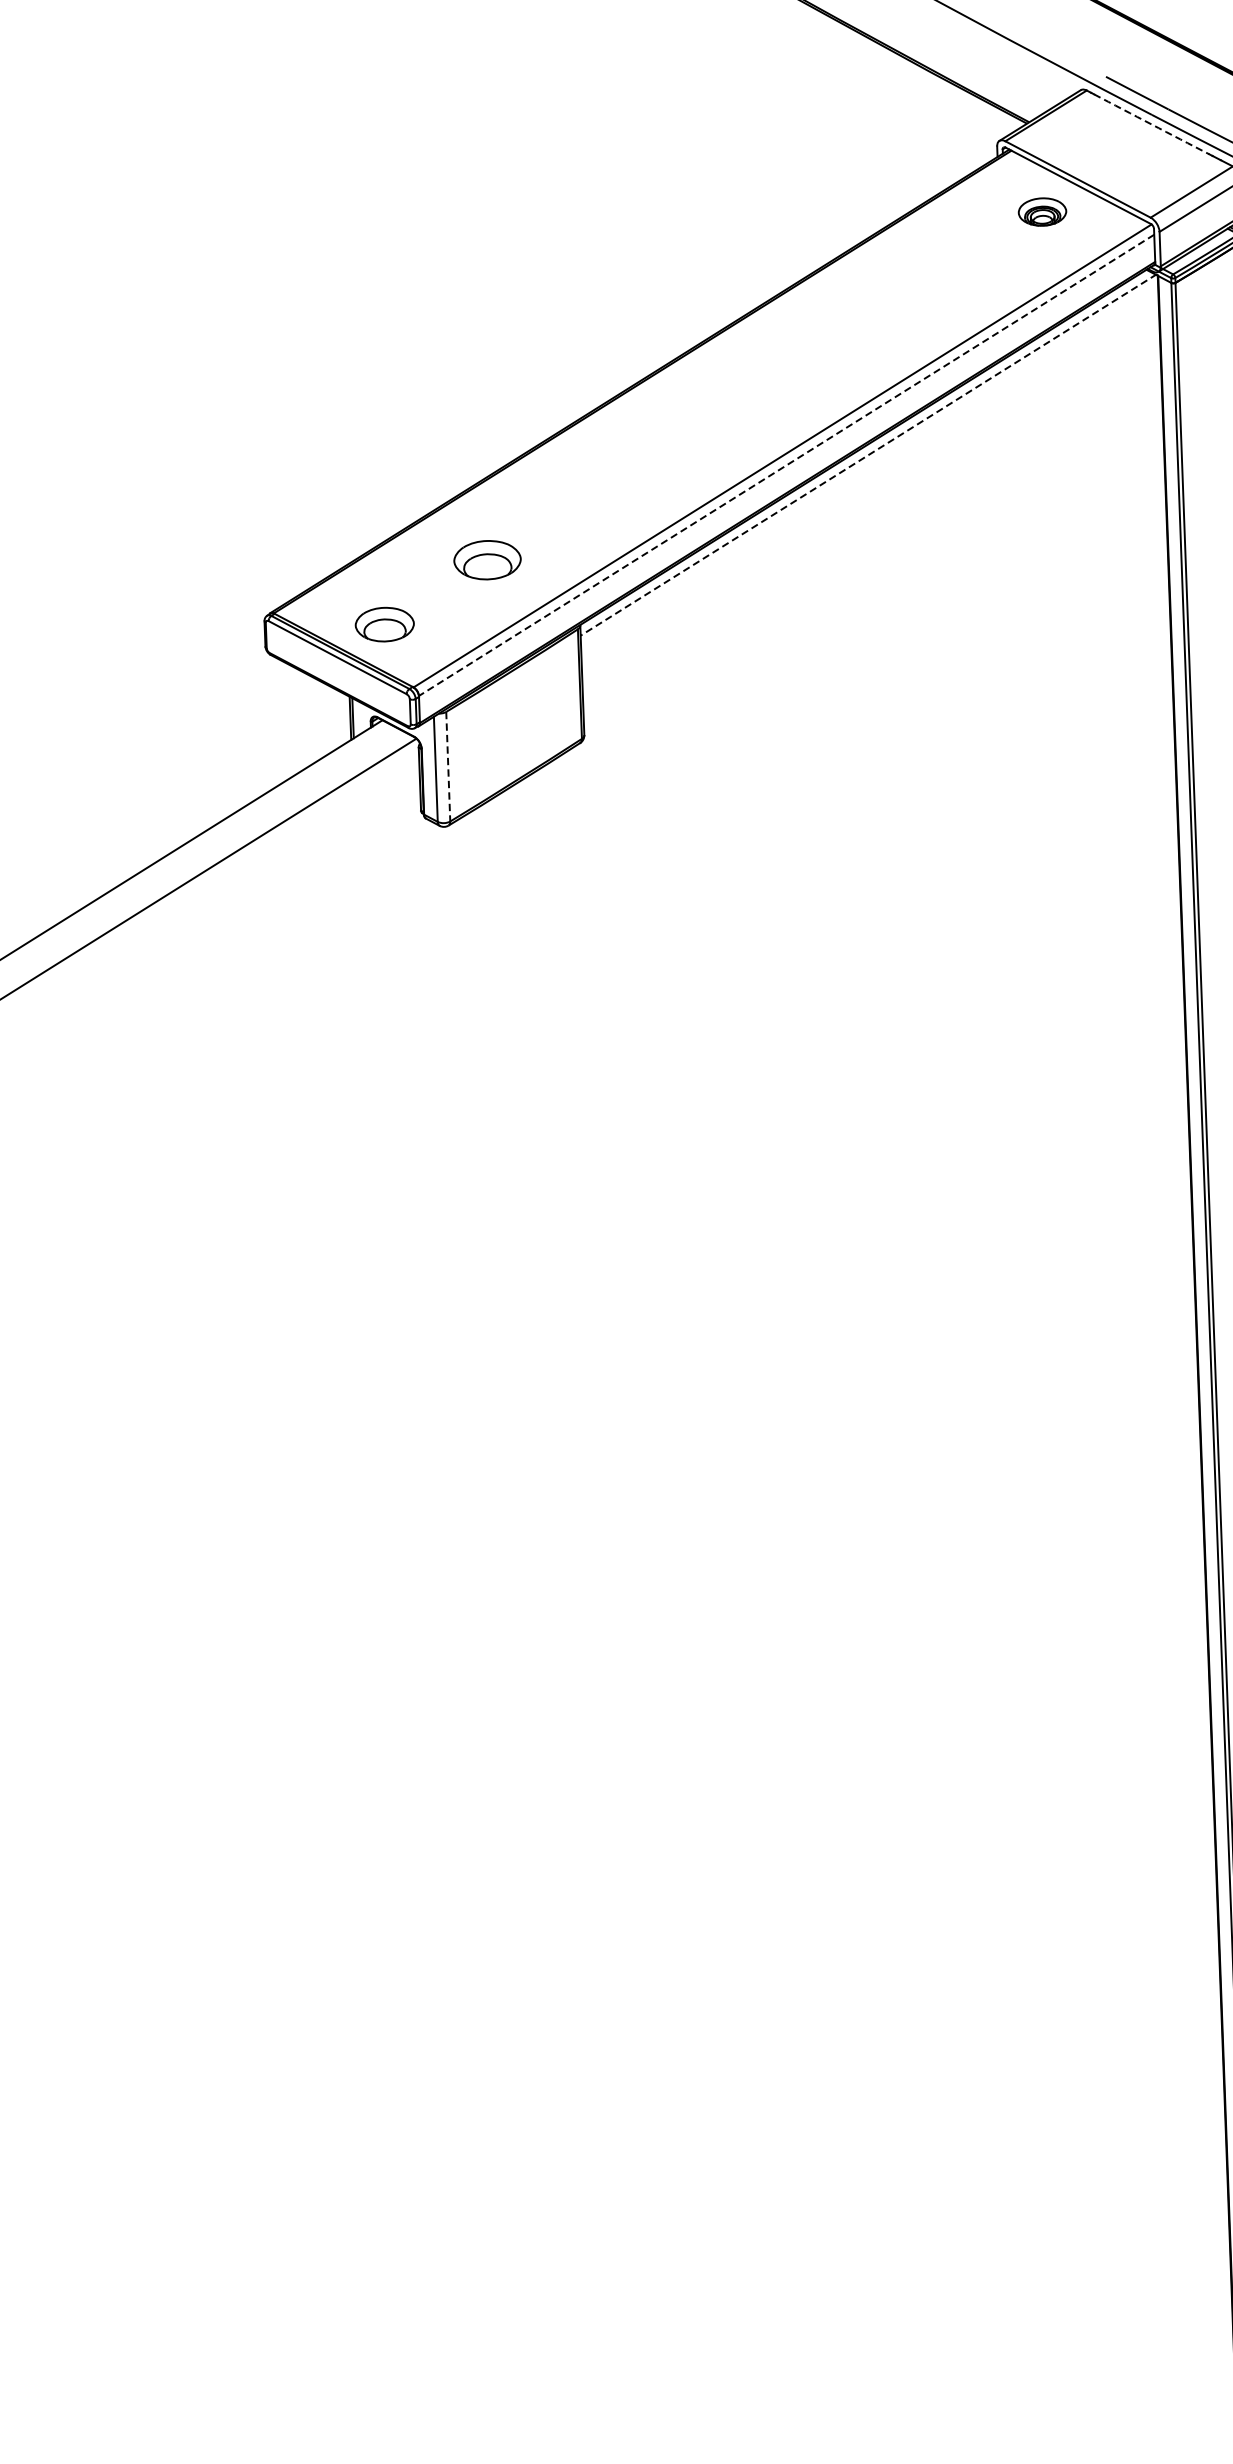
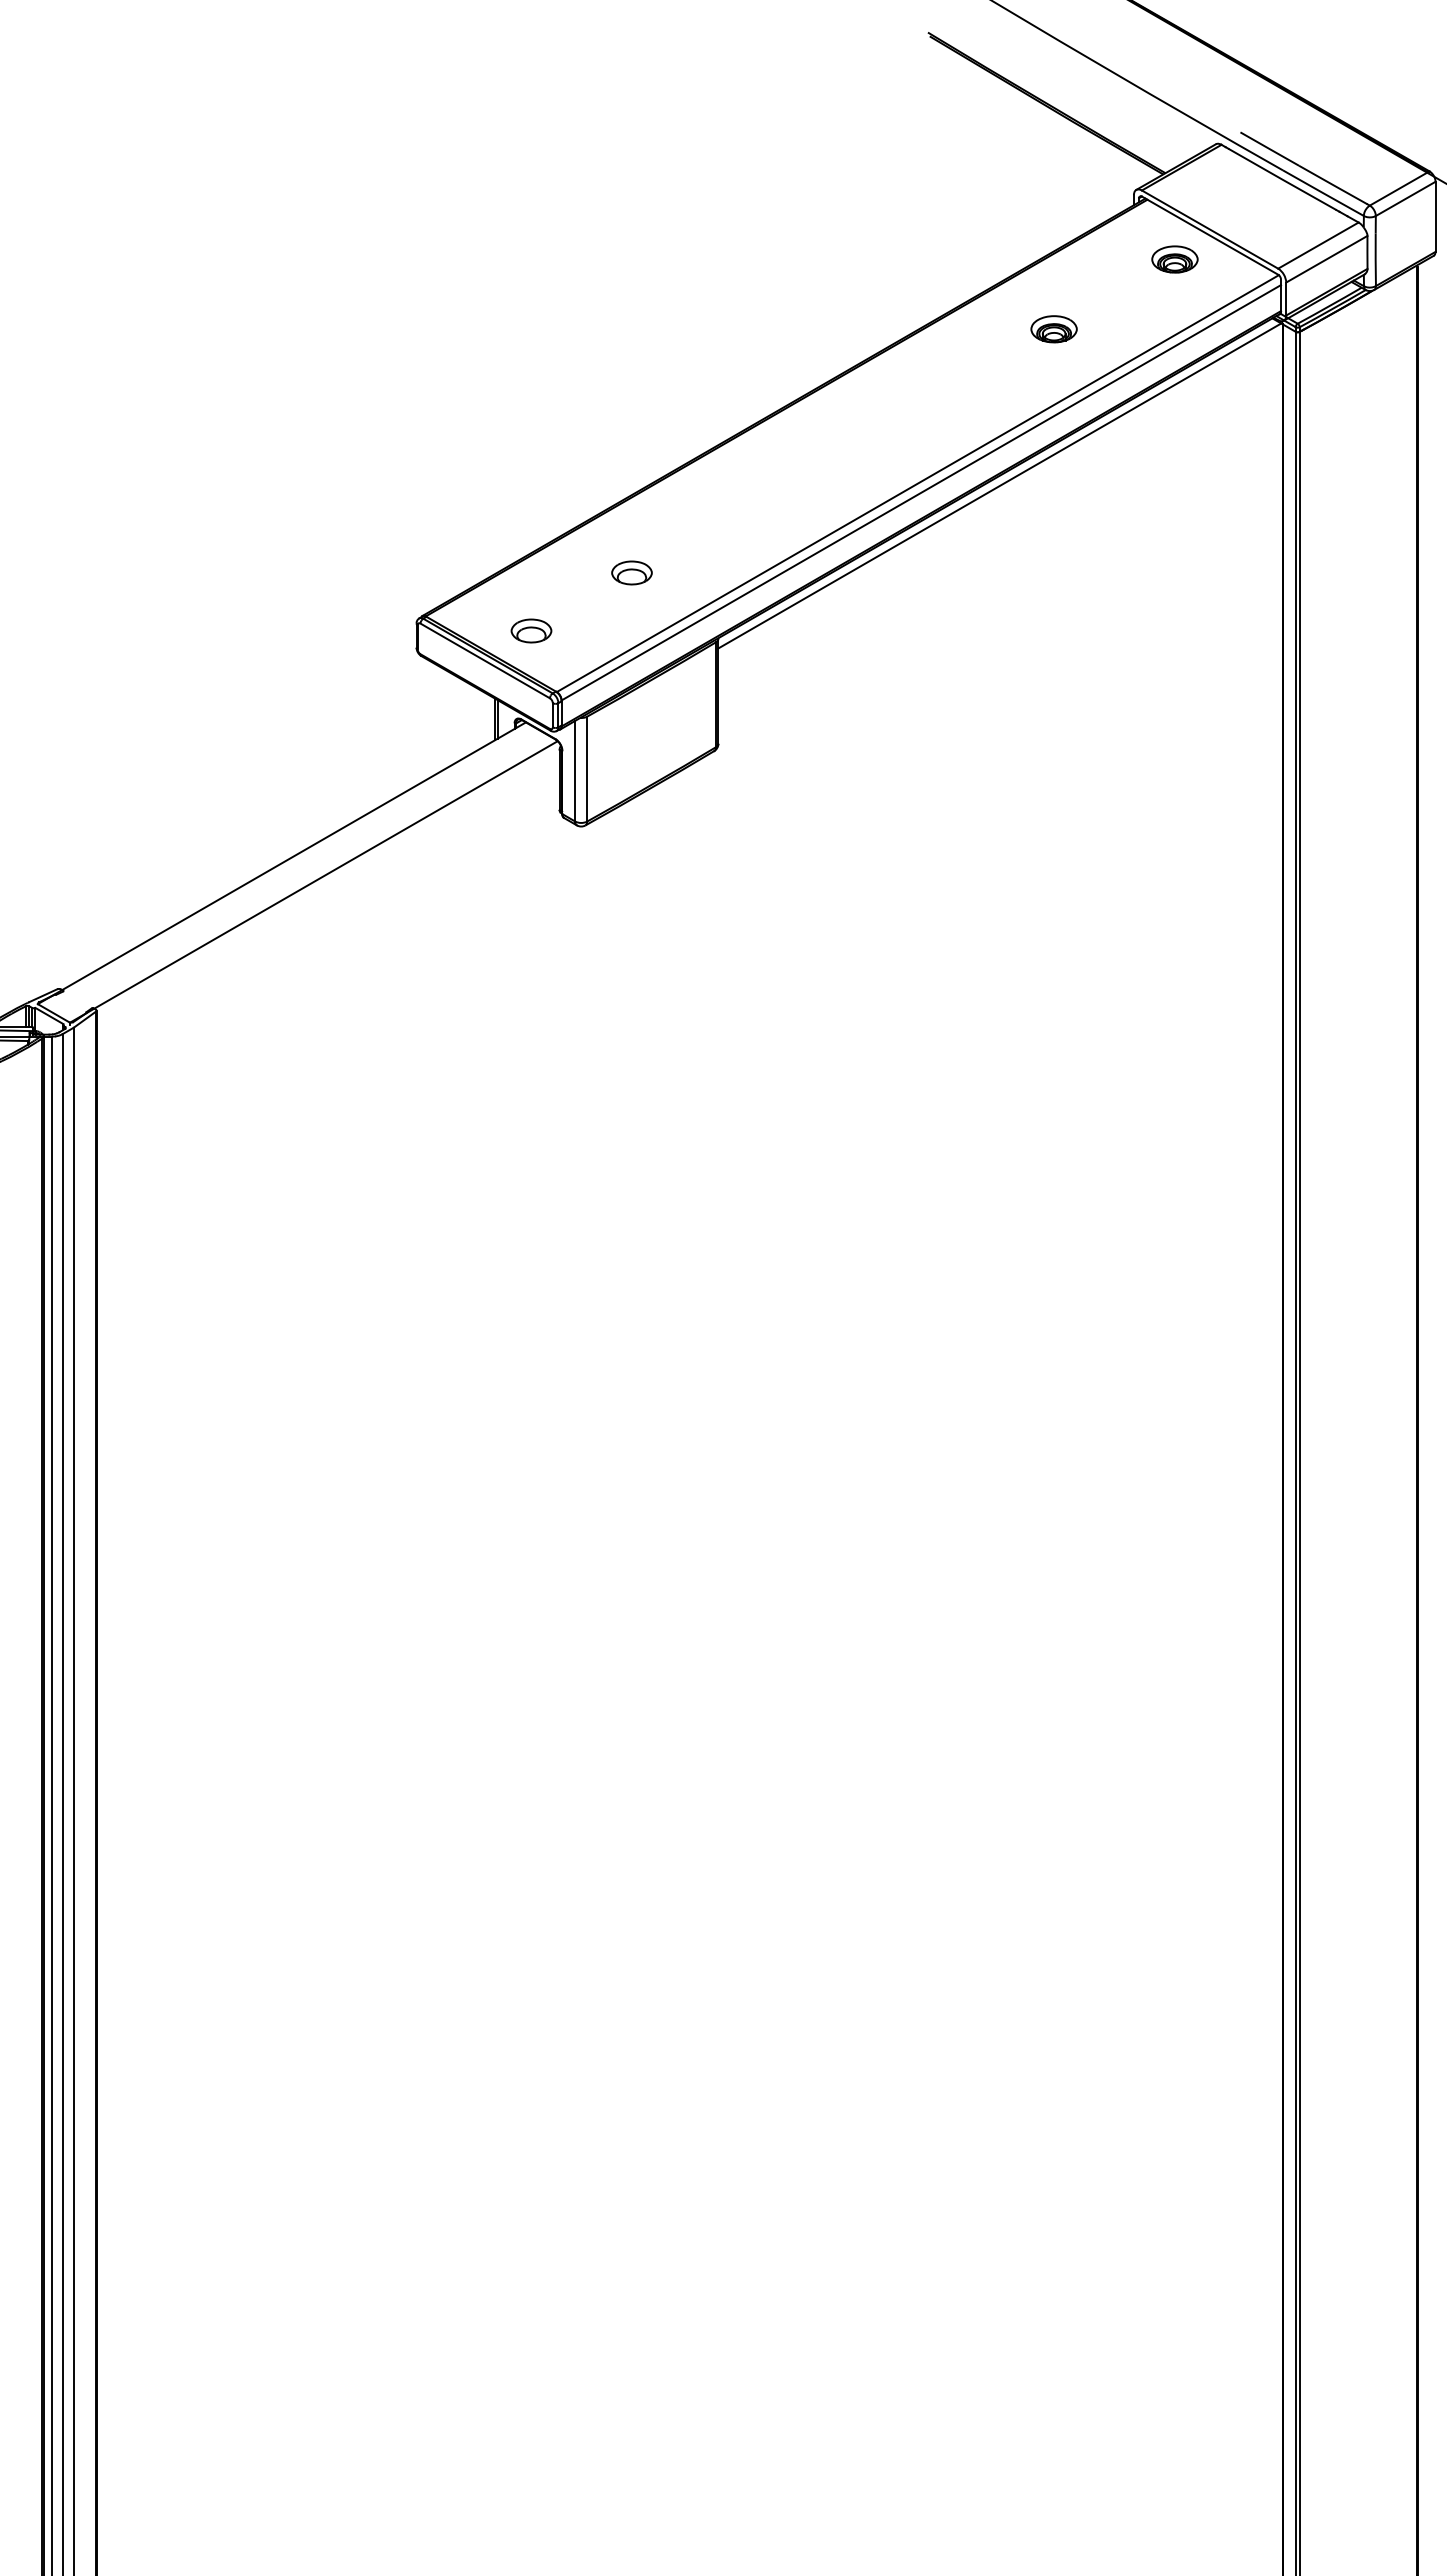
arc: (1151, 124) -> (1282, 179), dashed -> solid
part: (918, 289) -> (1053, 329), added
line: (868, 454) -> (1000, 485), dashed -> solid
line: (785, 466) -> (920, 493), dashed -> solid
part: (487, 559) -> (631, 572), size x0.62
part: (384, 624) -> (531, 630), size x0.71
line: (448, 767) -> (587, 769), dashed -> solid

